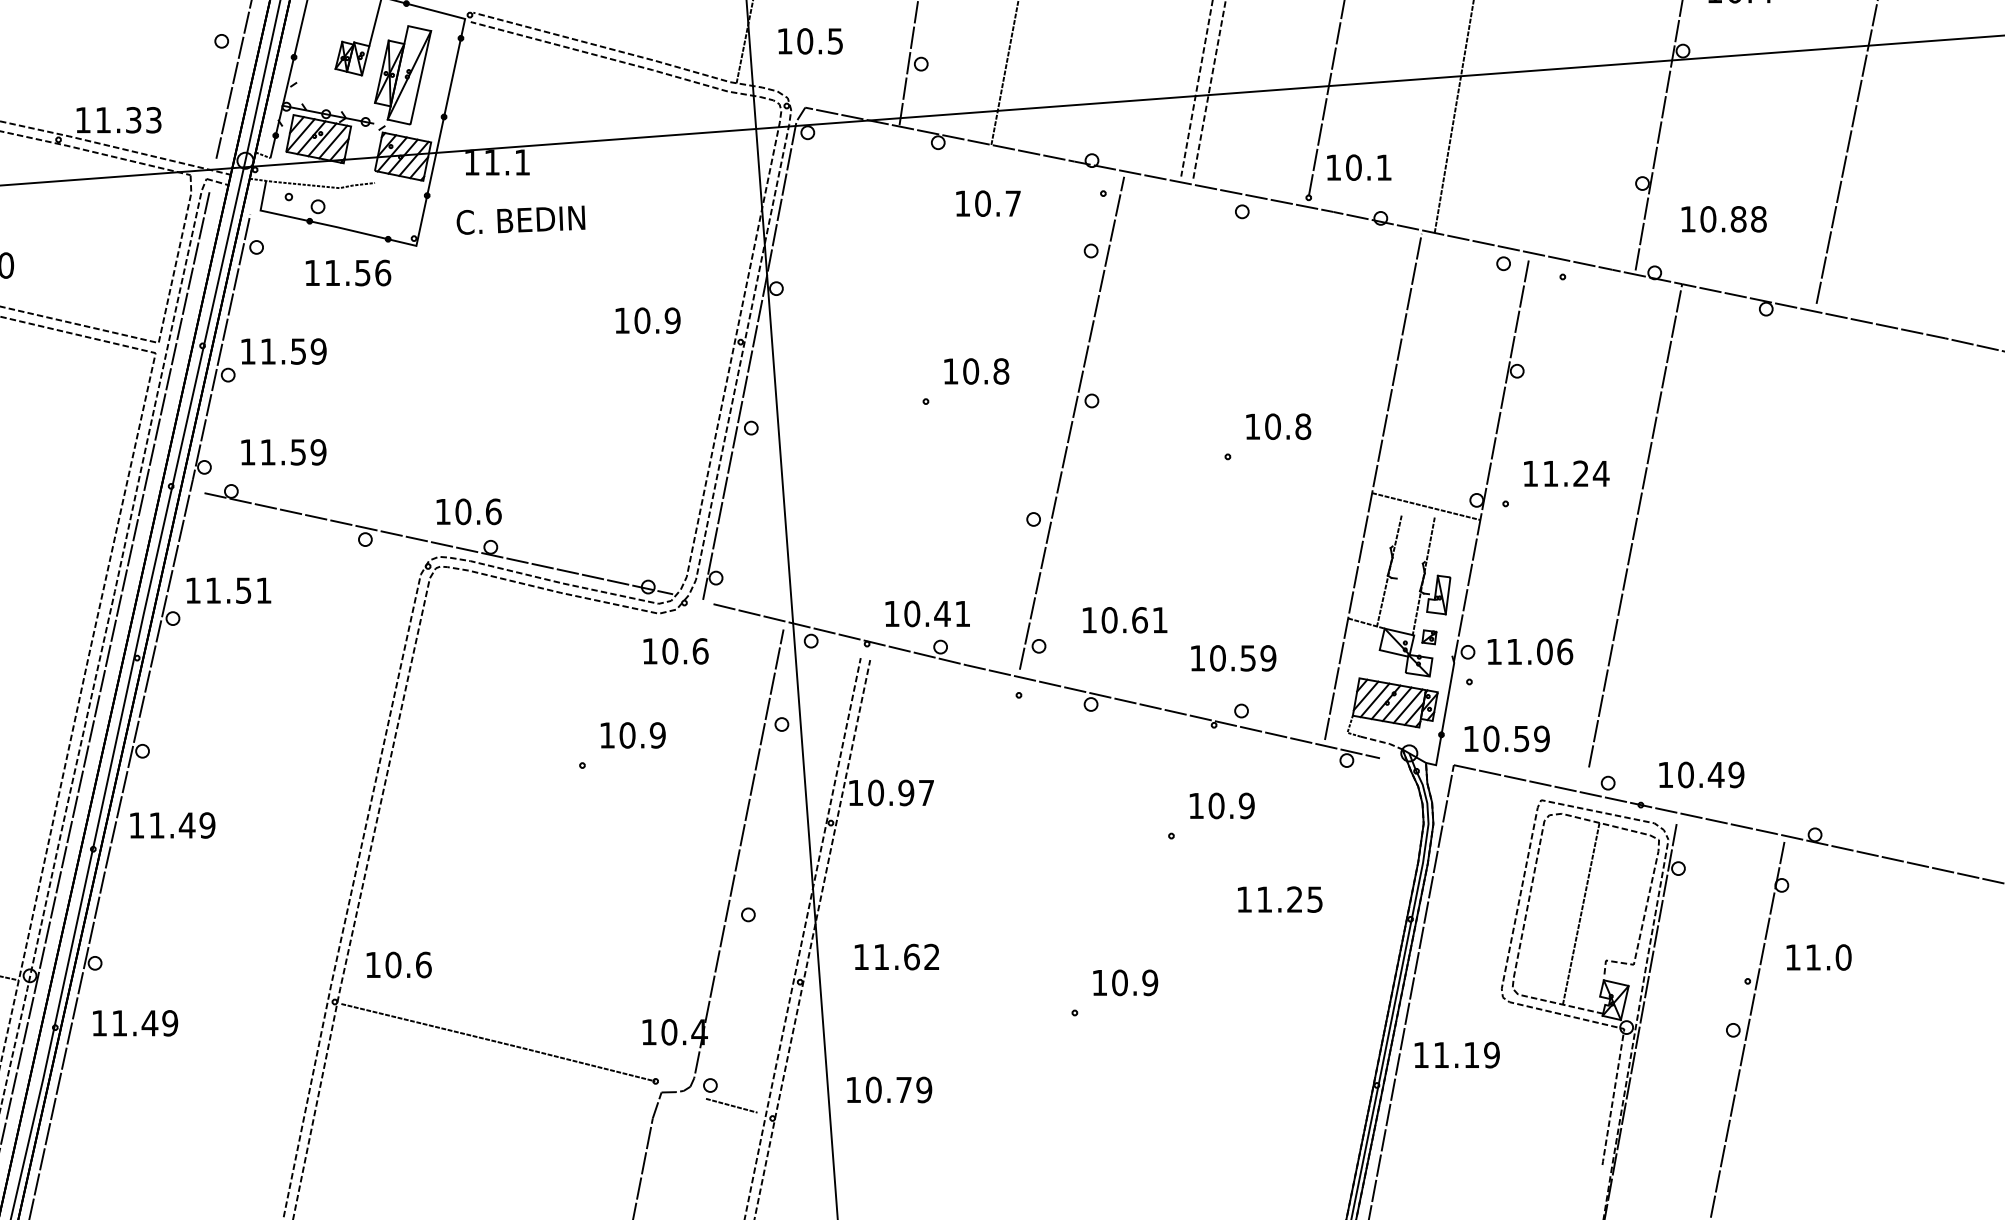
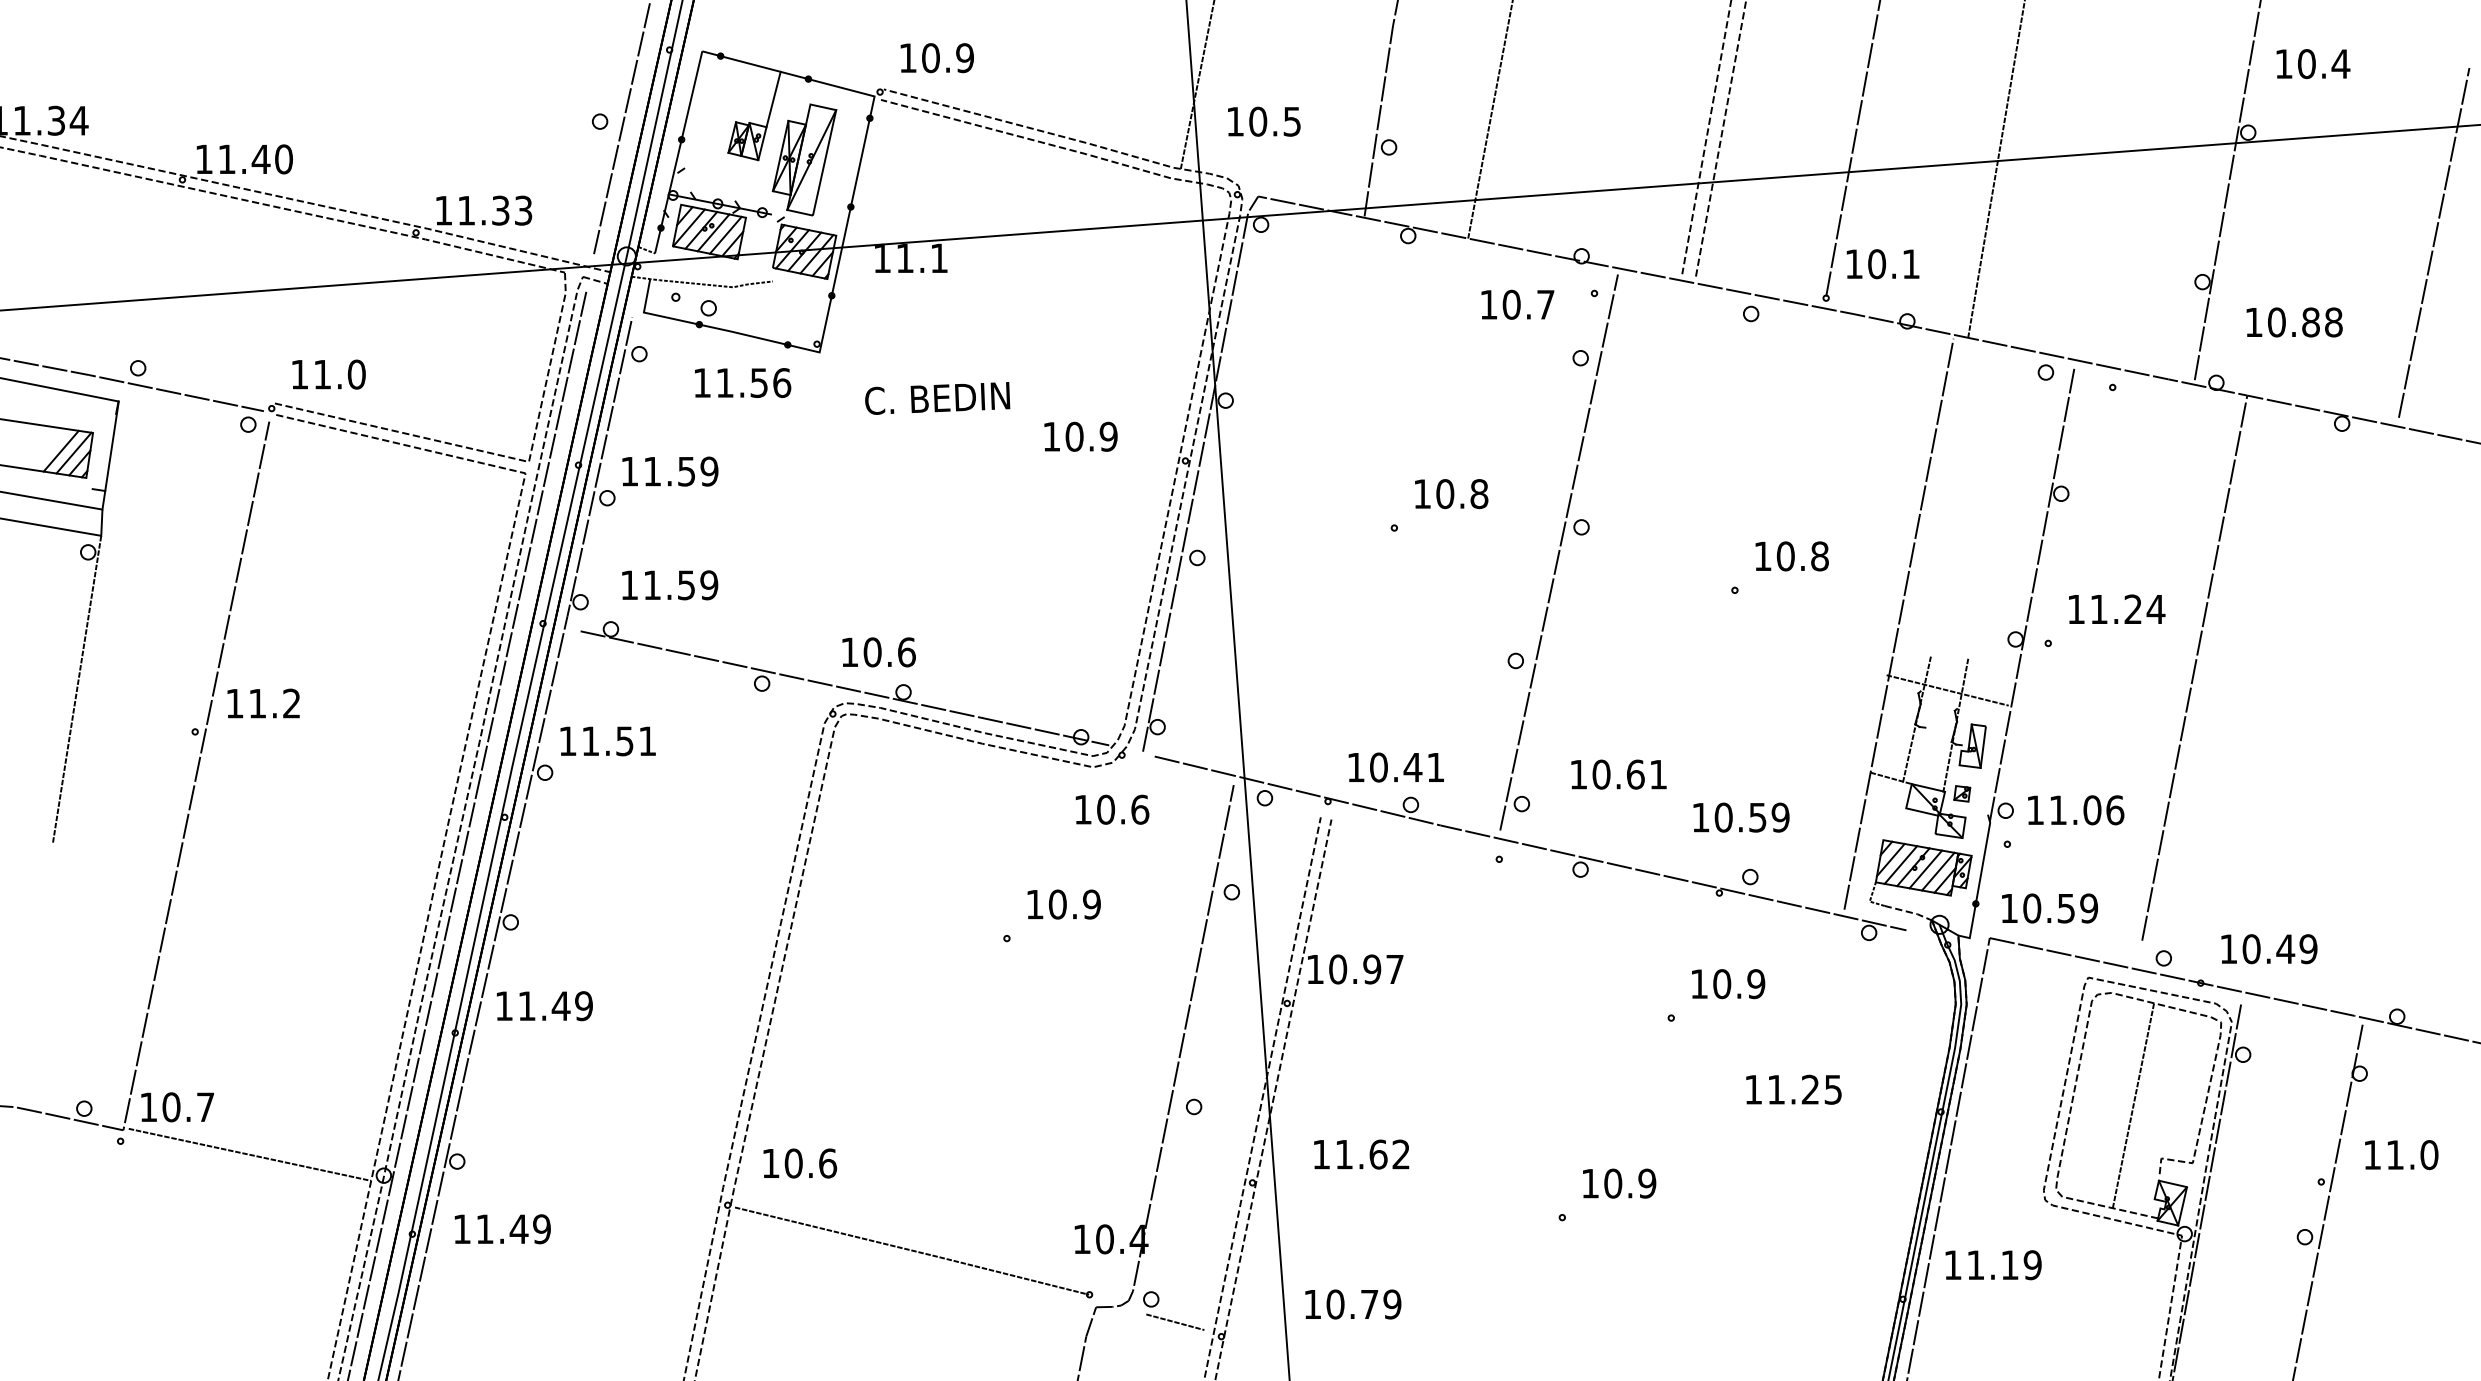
text: (988, 203) -> (1517, 304), moved
text: (520, 220) -> (937, 398), moved
line: (1426, 506) -> (1947, 690), moved

